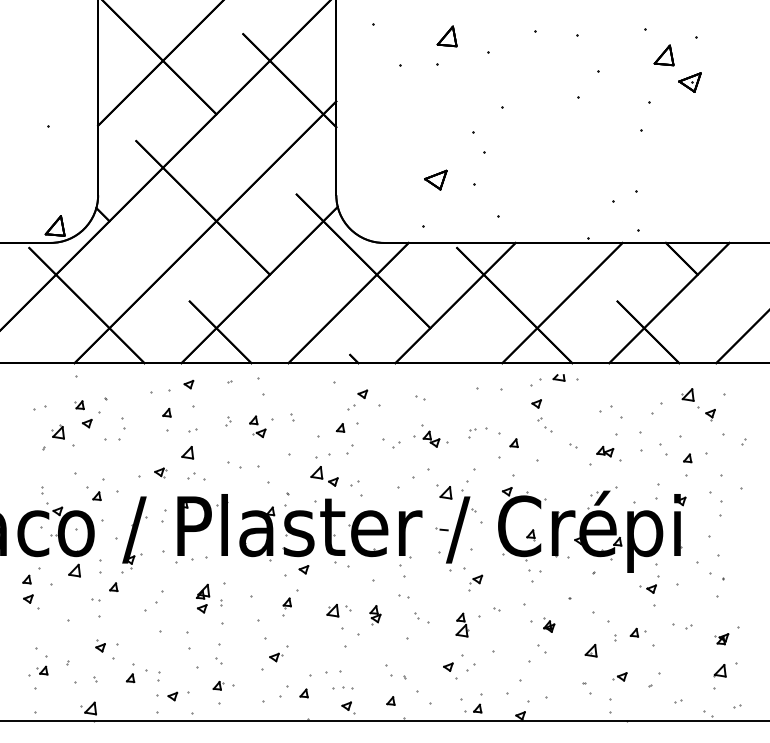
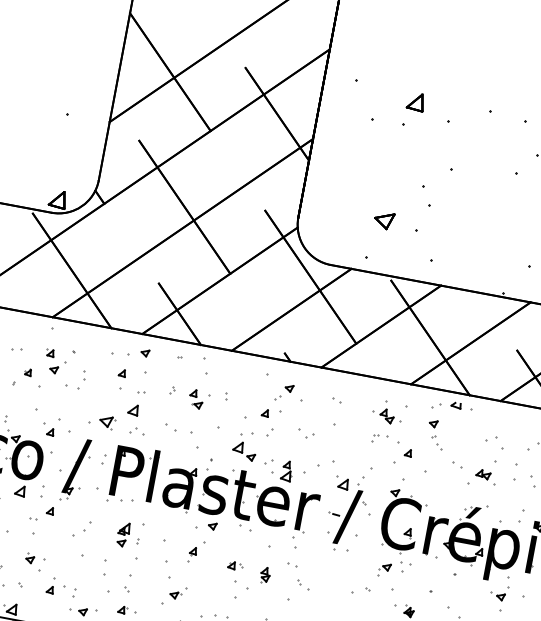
part: (57, 431) -> (27, 371), size x0.6
part: (430, 438) -> (386, 415), moved
part: (573, 445) -> (457, 464), size x1.6
part: (160, 472) -> (107, 422), size x1.6
part: (475, 582) -> (384, 569), moved
part: (338, 610) -> (235, 565), size x0.7
part: (462, 624) -> (287, 470), moved

